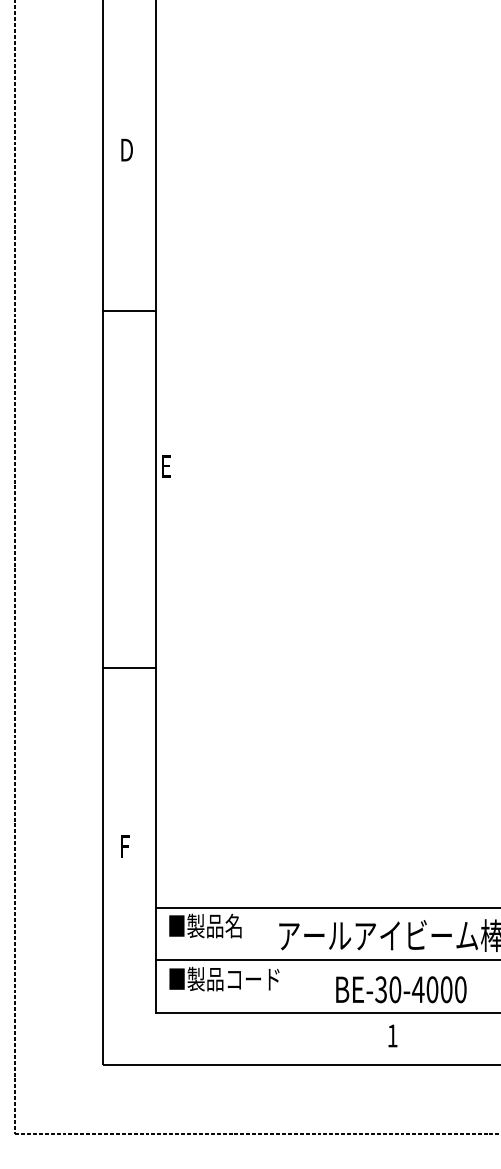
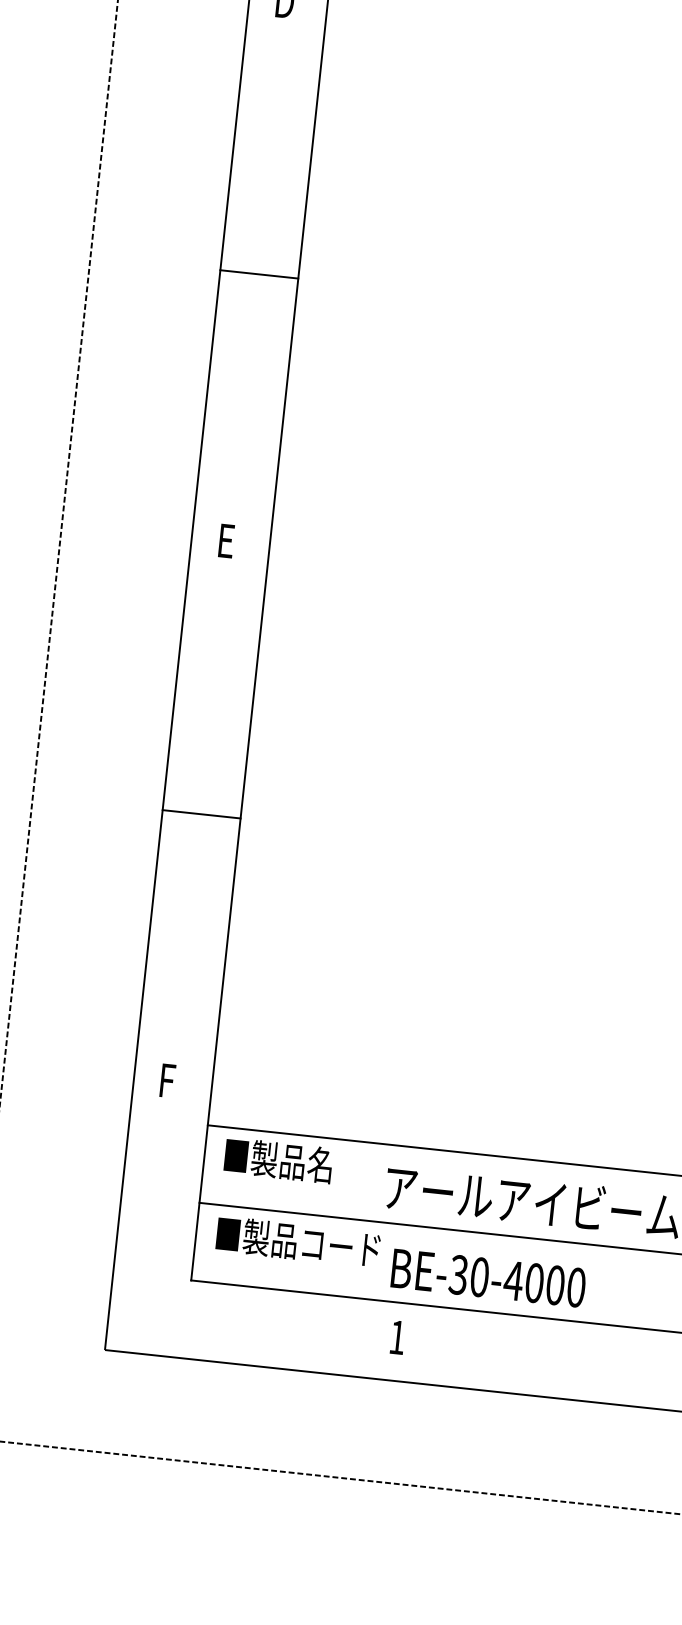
line: (128, 310) -> (258, 274), moved
text: (166, 466) -> (226, 541), moved
line: (128, 667) -> (200, 813), moved
text: (125, 846) -> (167, 1080), moved
text: (401, 989) -> (488, 1277), moved
text: (392, 1035) -> (397, 1336), moved

